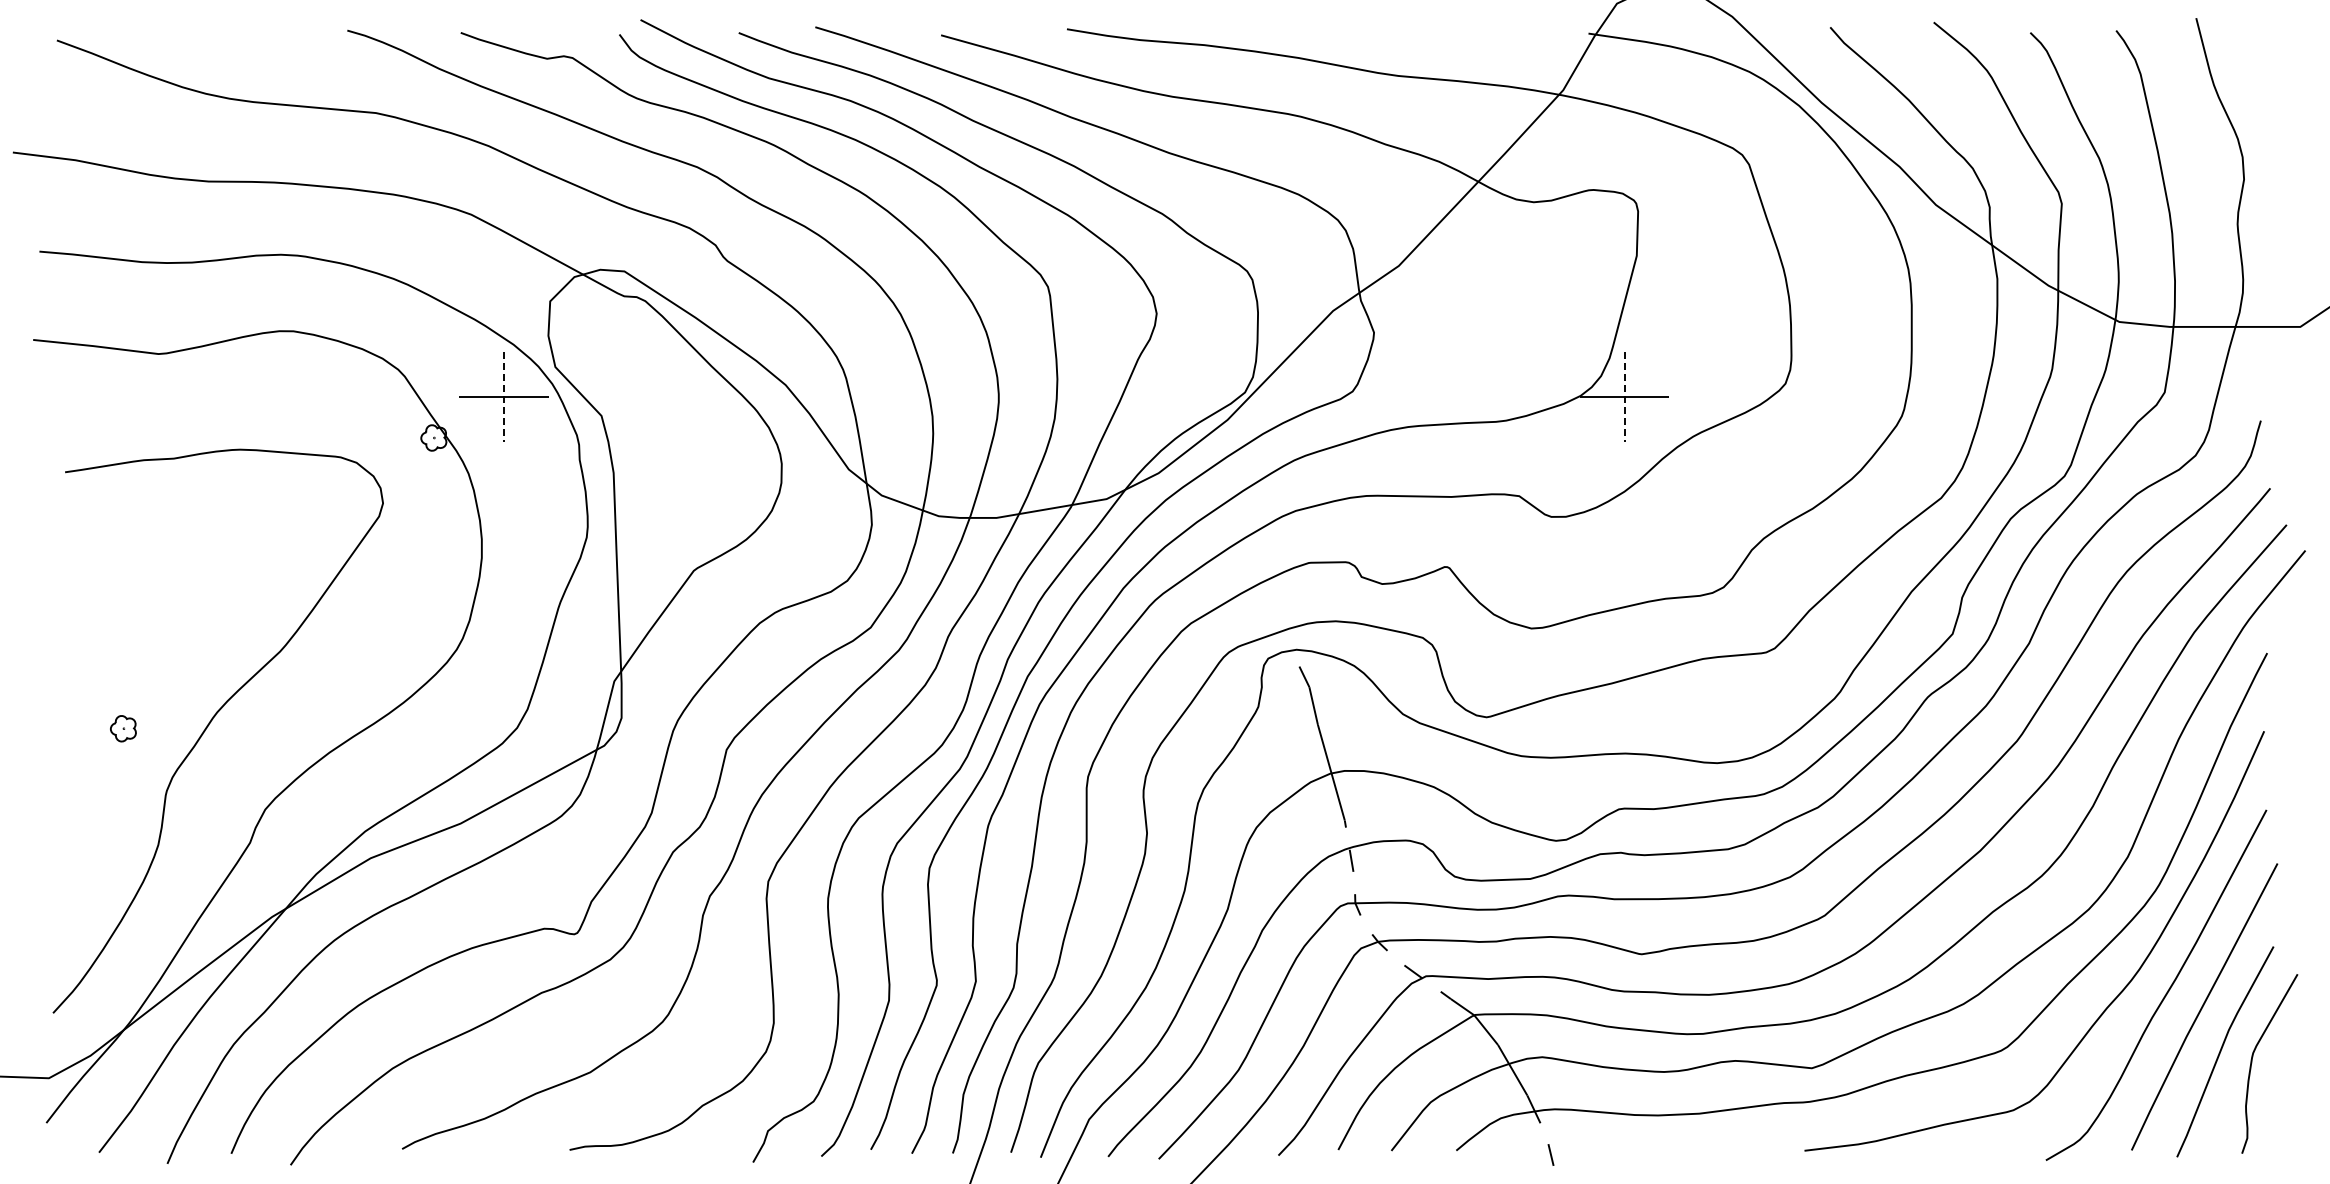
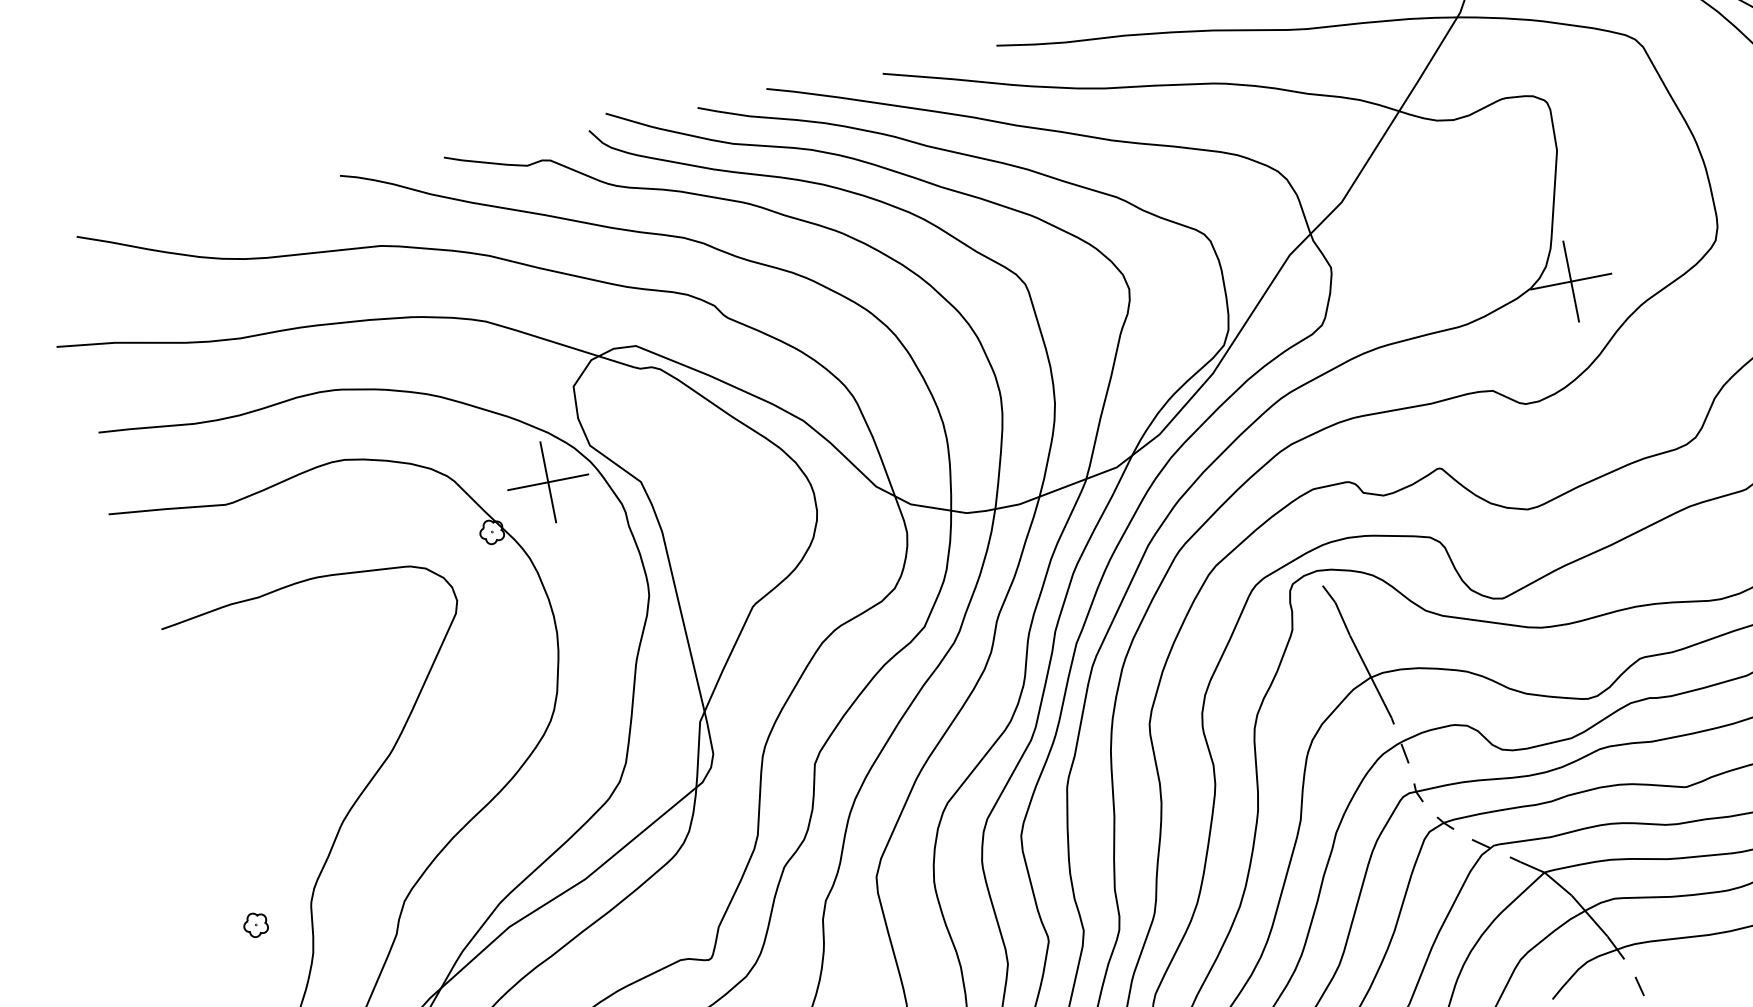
line: (503, 397) -> (548, 482), dashed -> solid
line: (1624, 397) -> (1571, 281), dashed -> solid
part: (123, 728) -> (255, 924), moved

